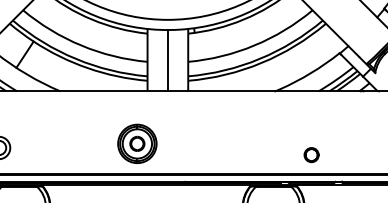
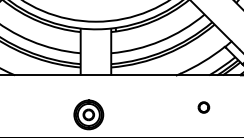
line: (167, 60) -> (95, 52), removed
part: (137, 143) -> (88, 114), moved
part: (311, 155) -> (203, 107), moved

